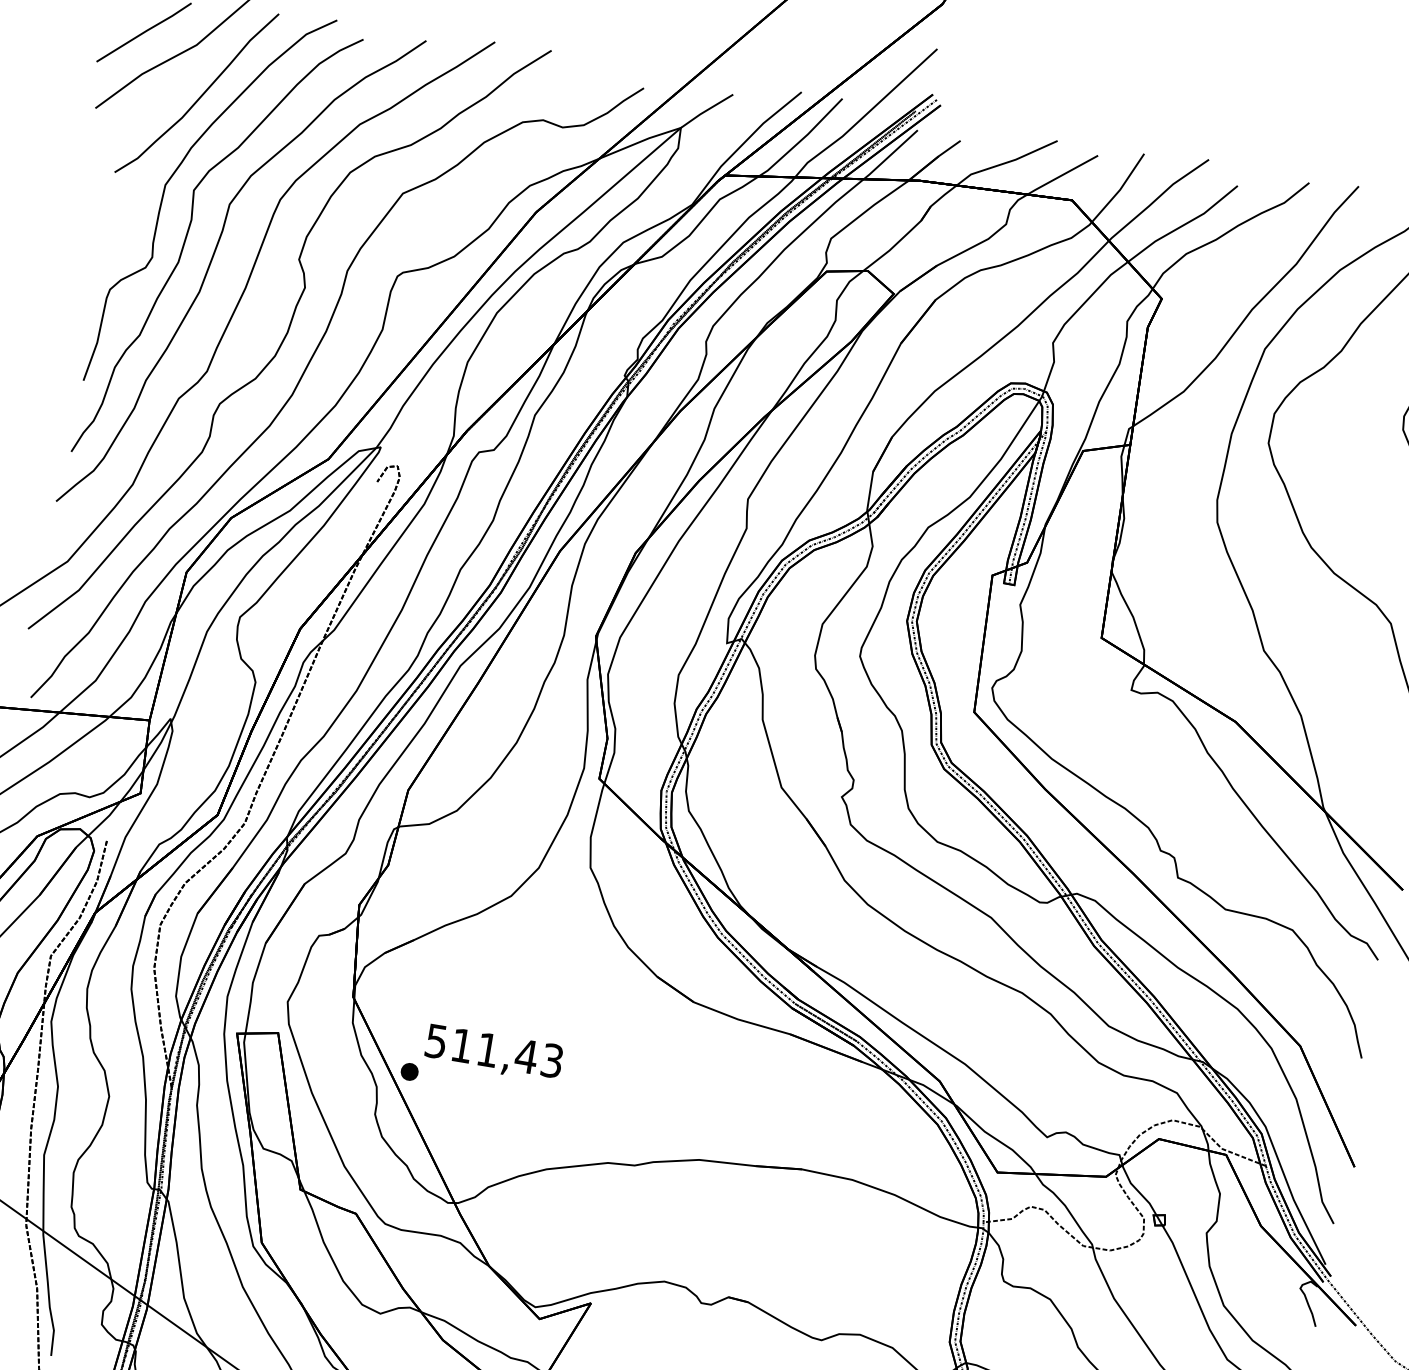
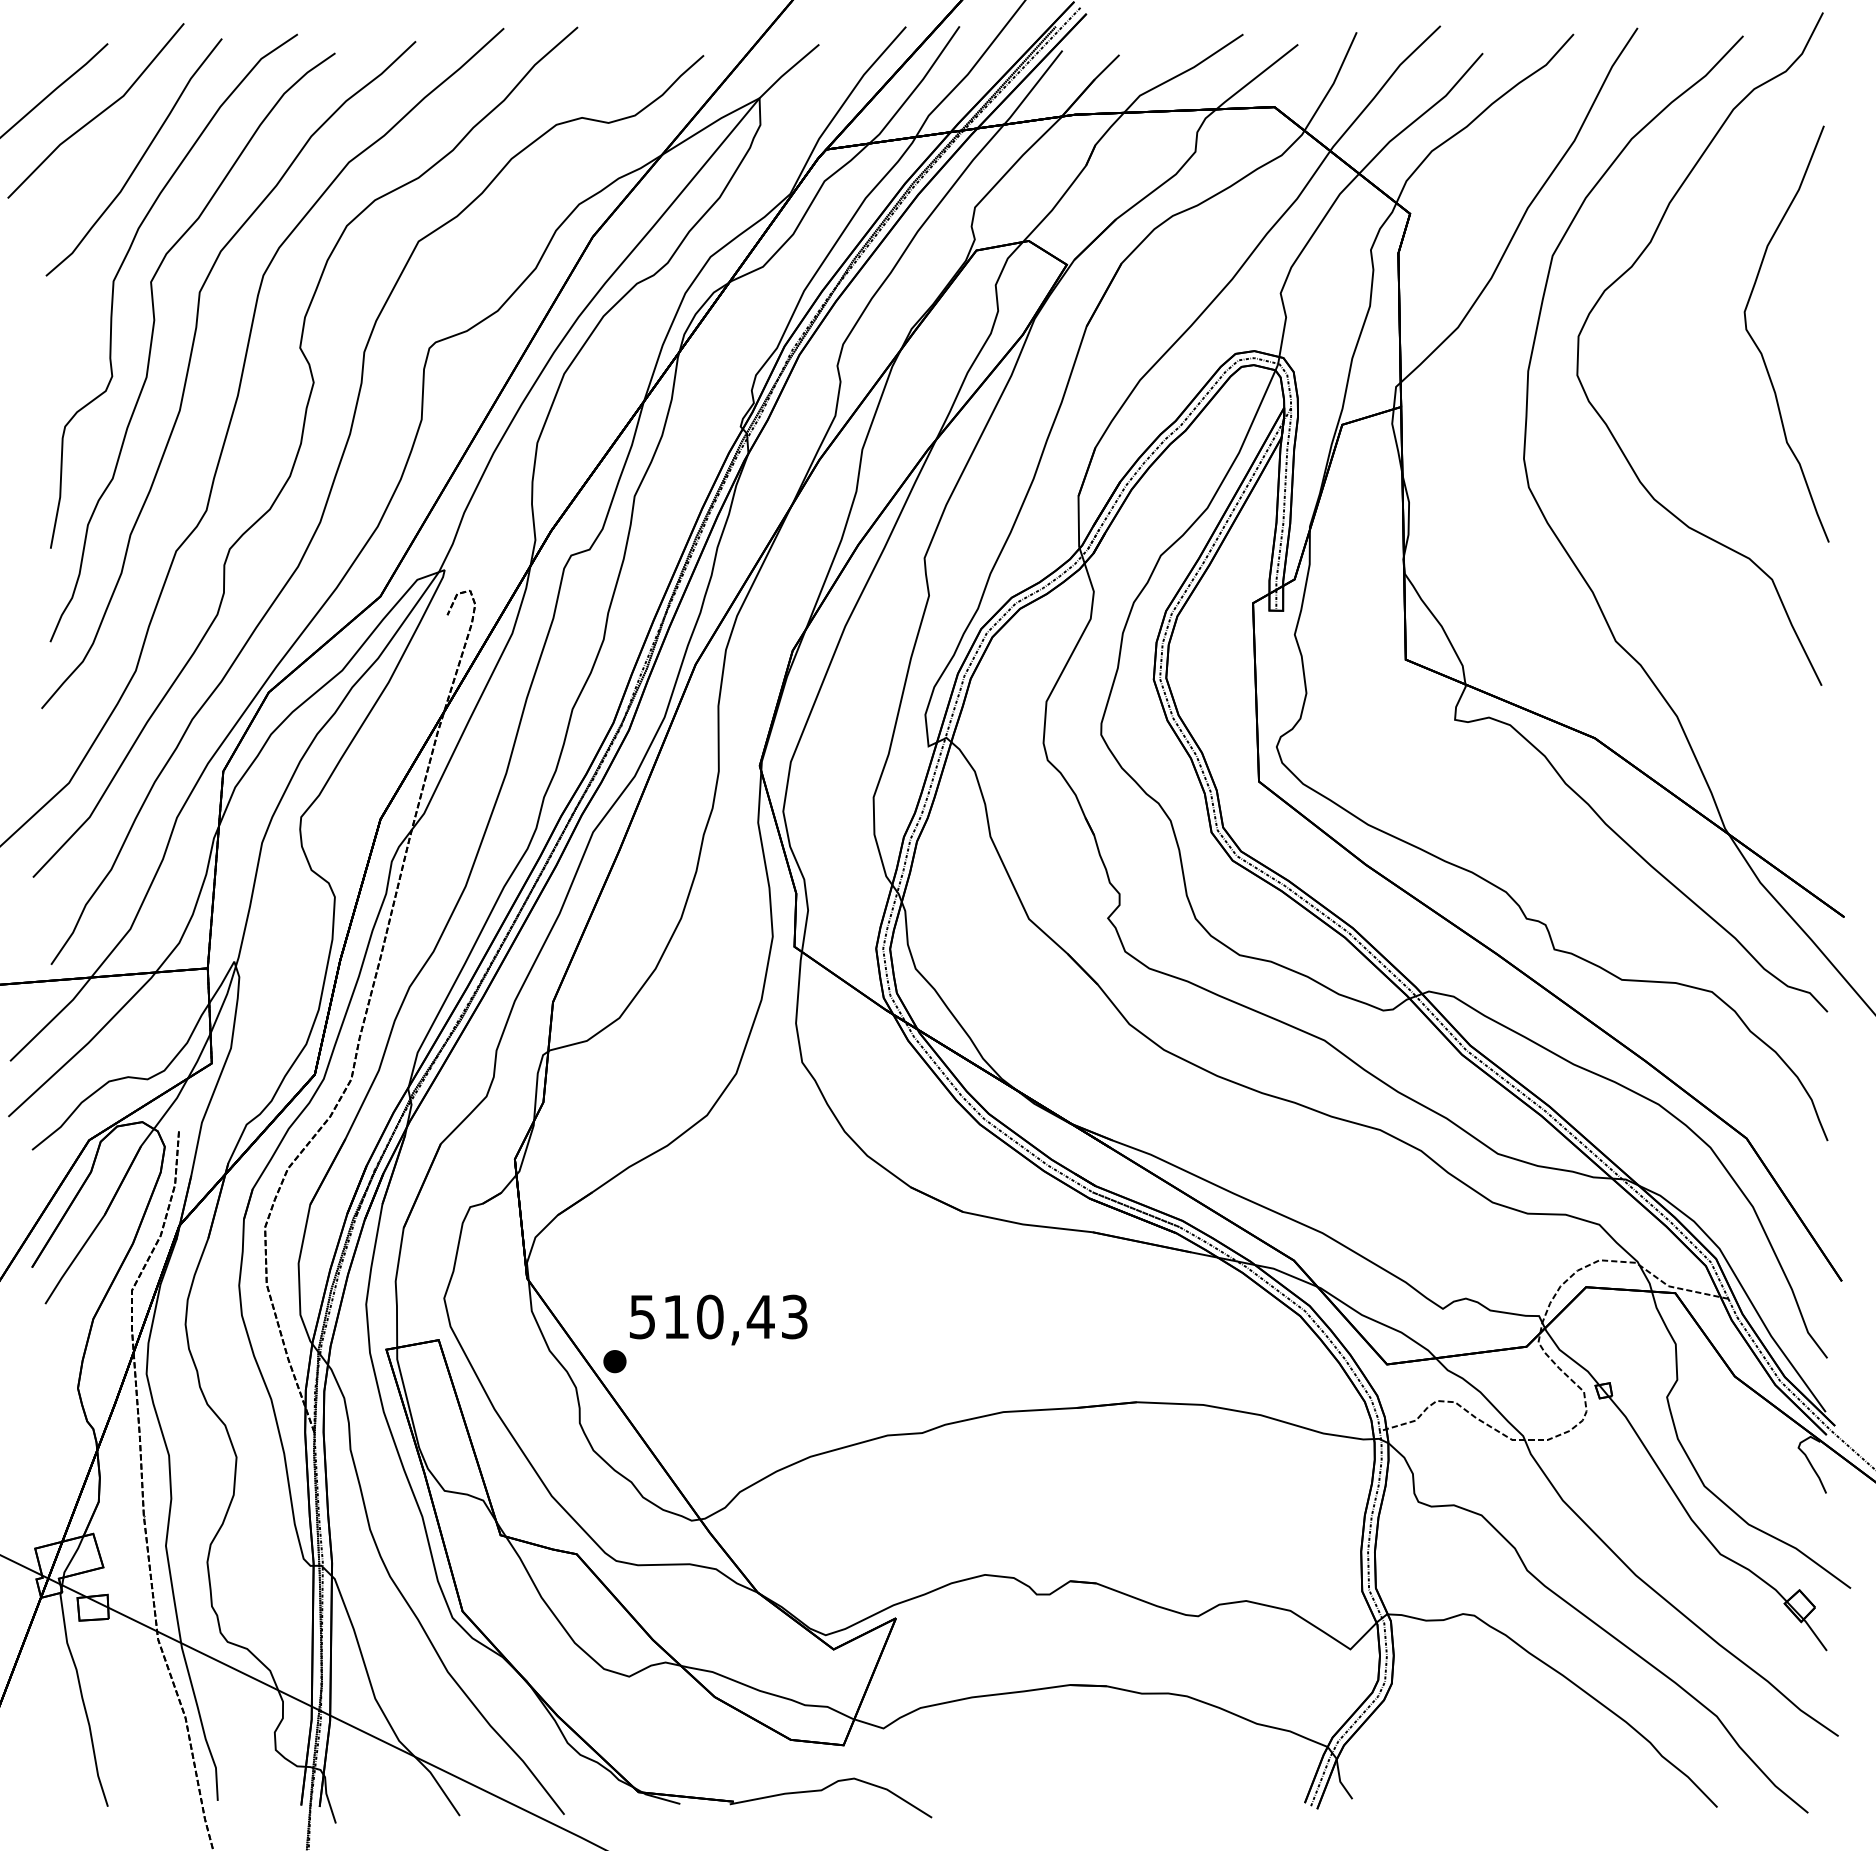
text: (488, 1049) -> (710, 1316), 511,43 -> 510,43

